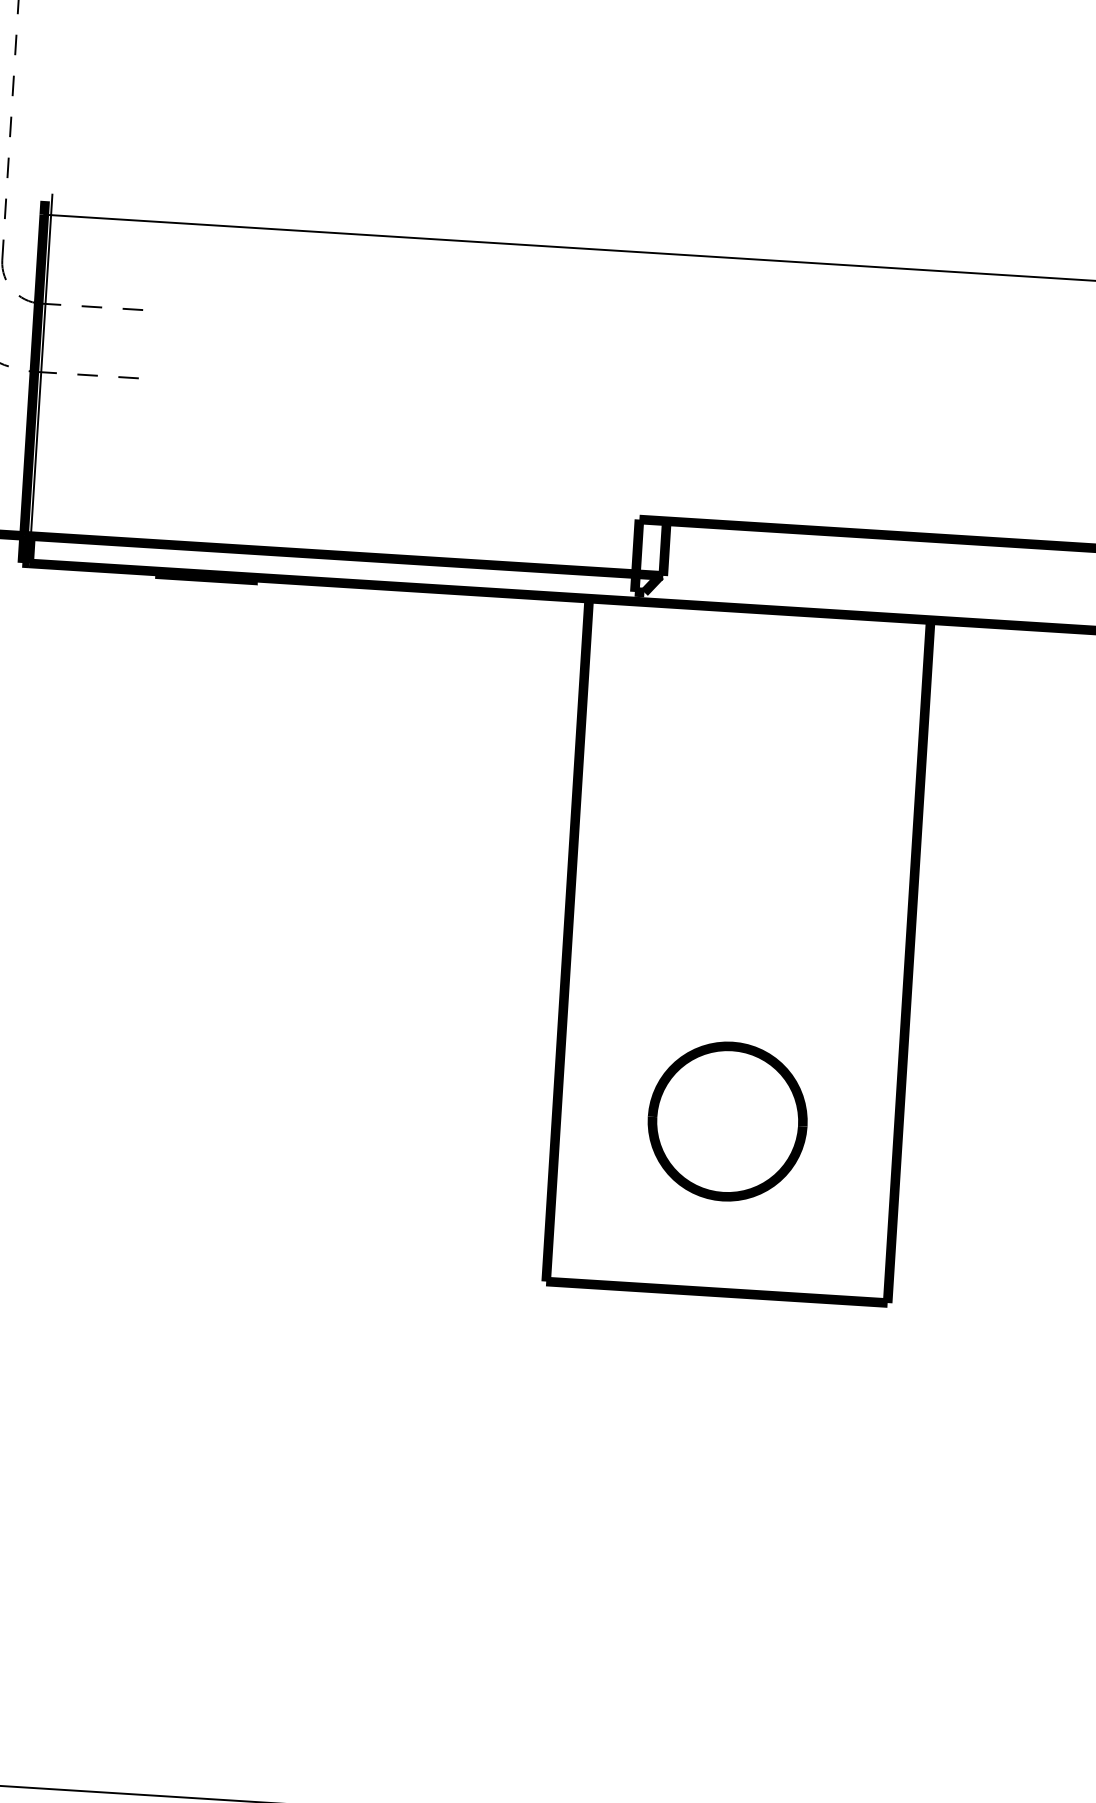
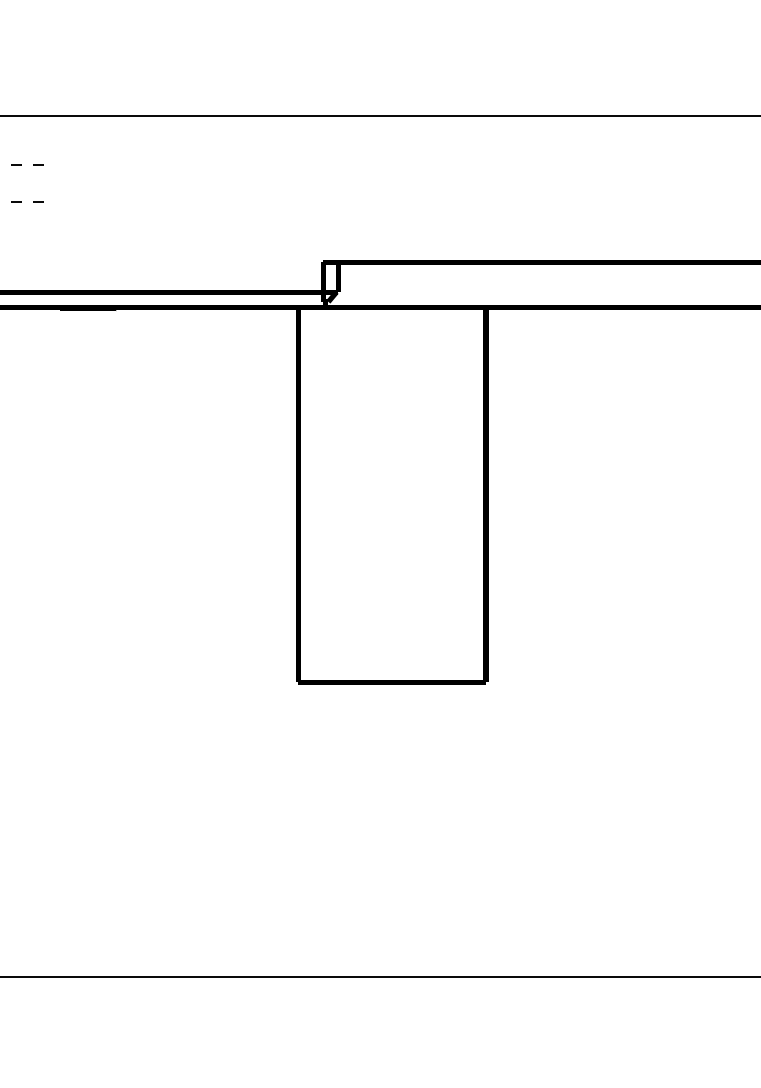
part: (726, 1121) -> (391, 588), removed

